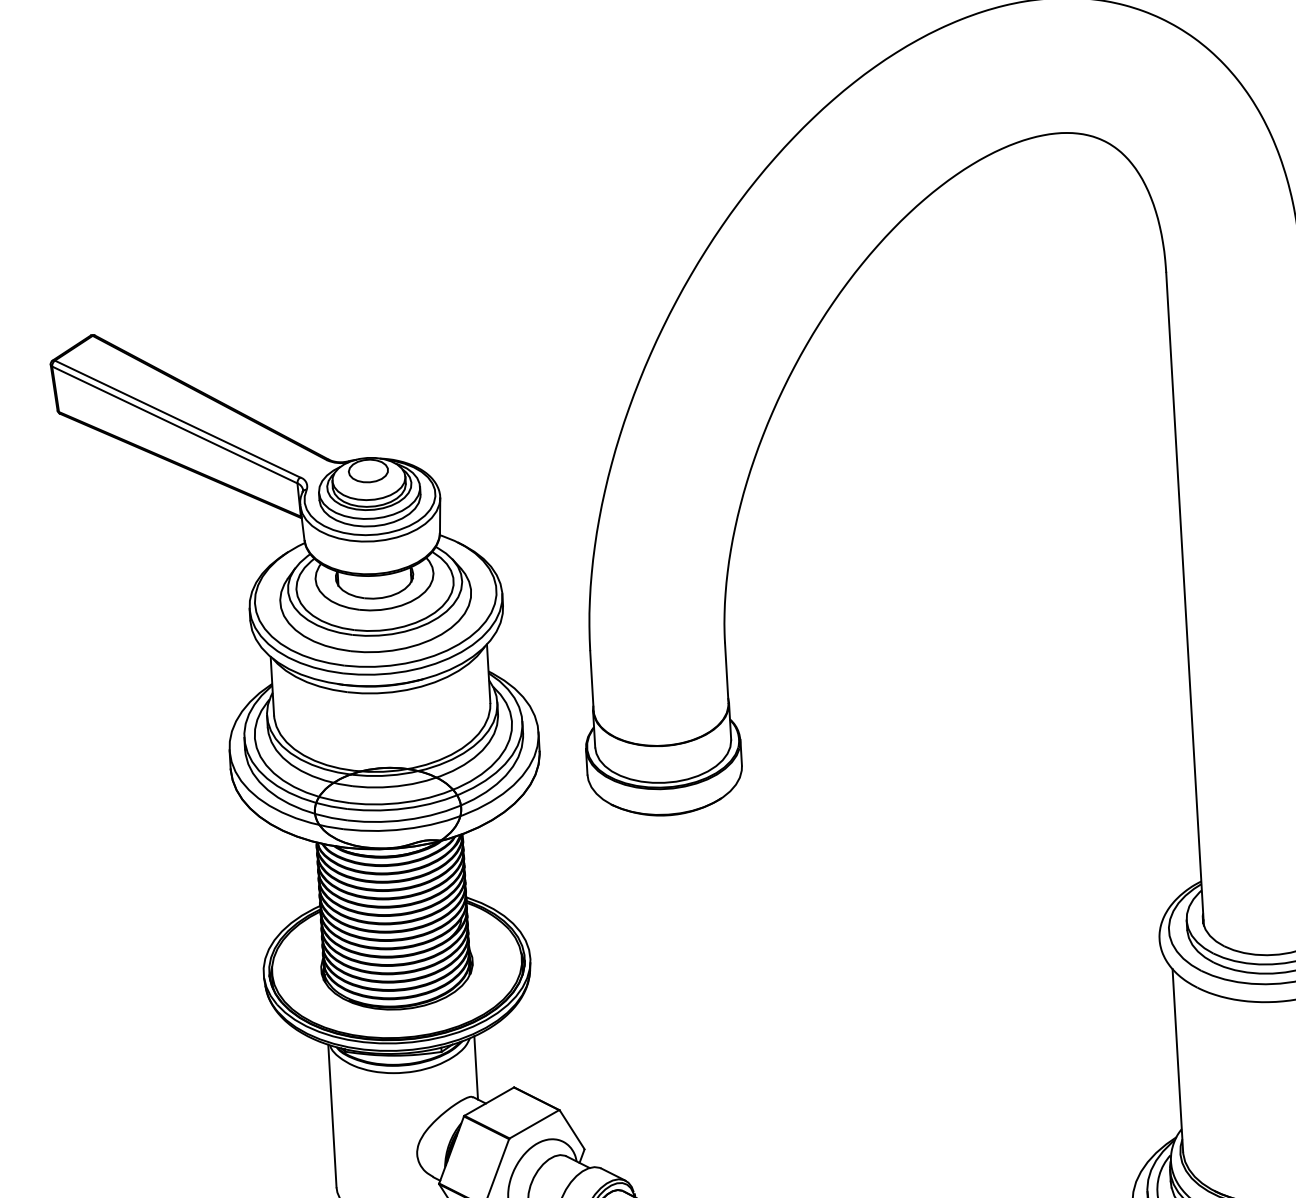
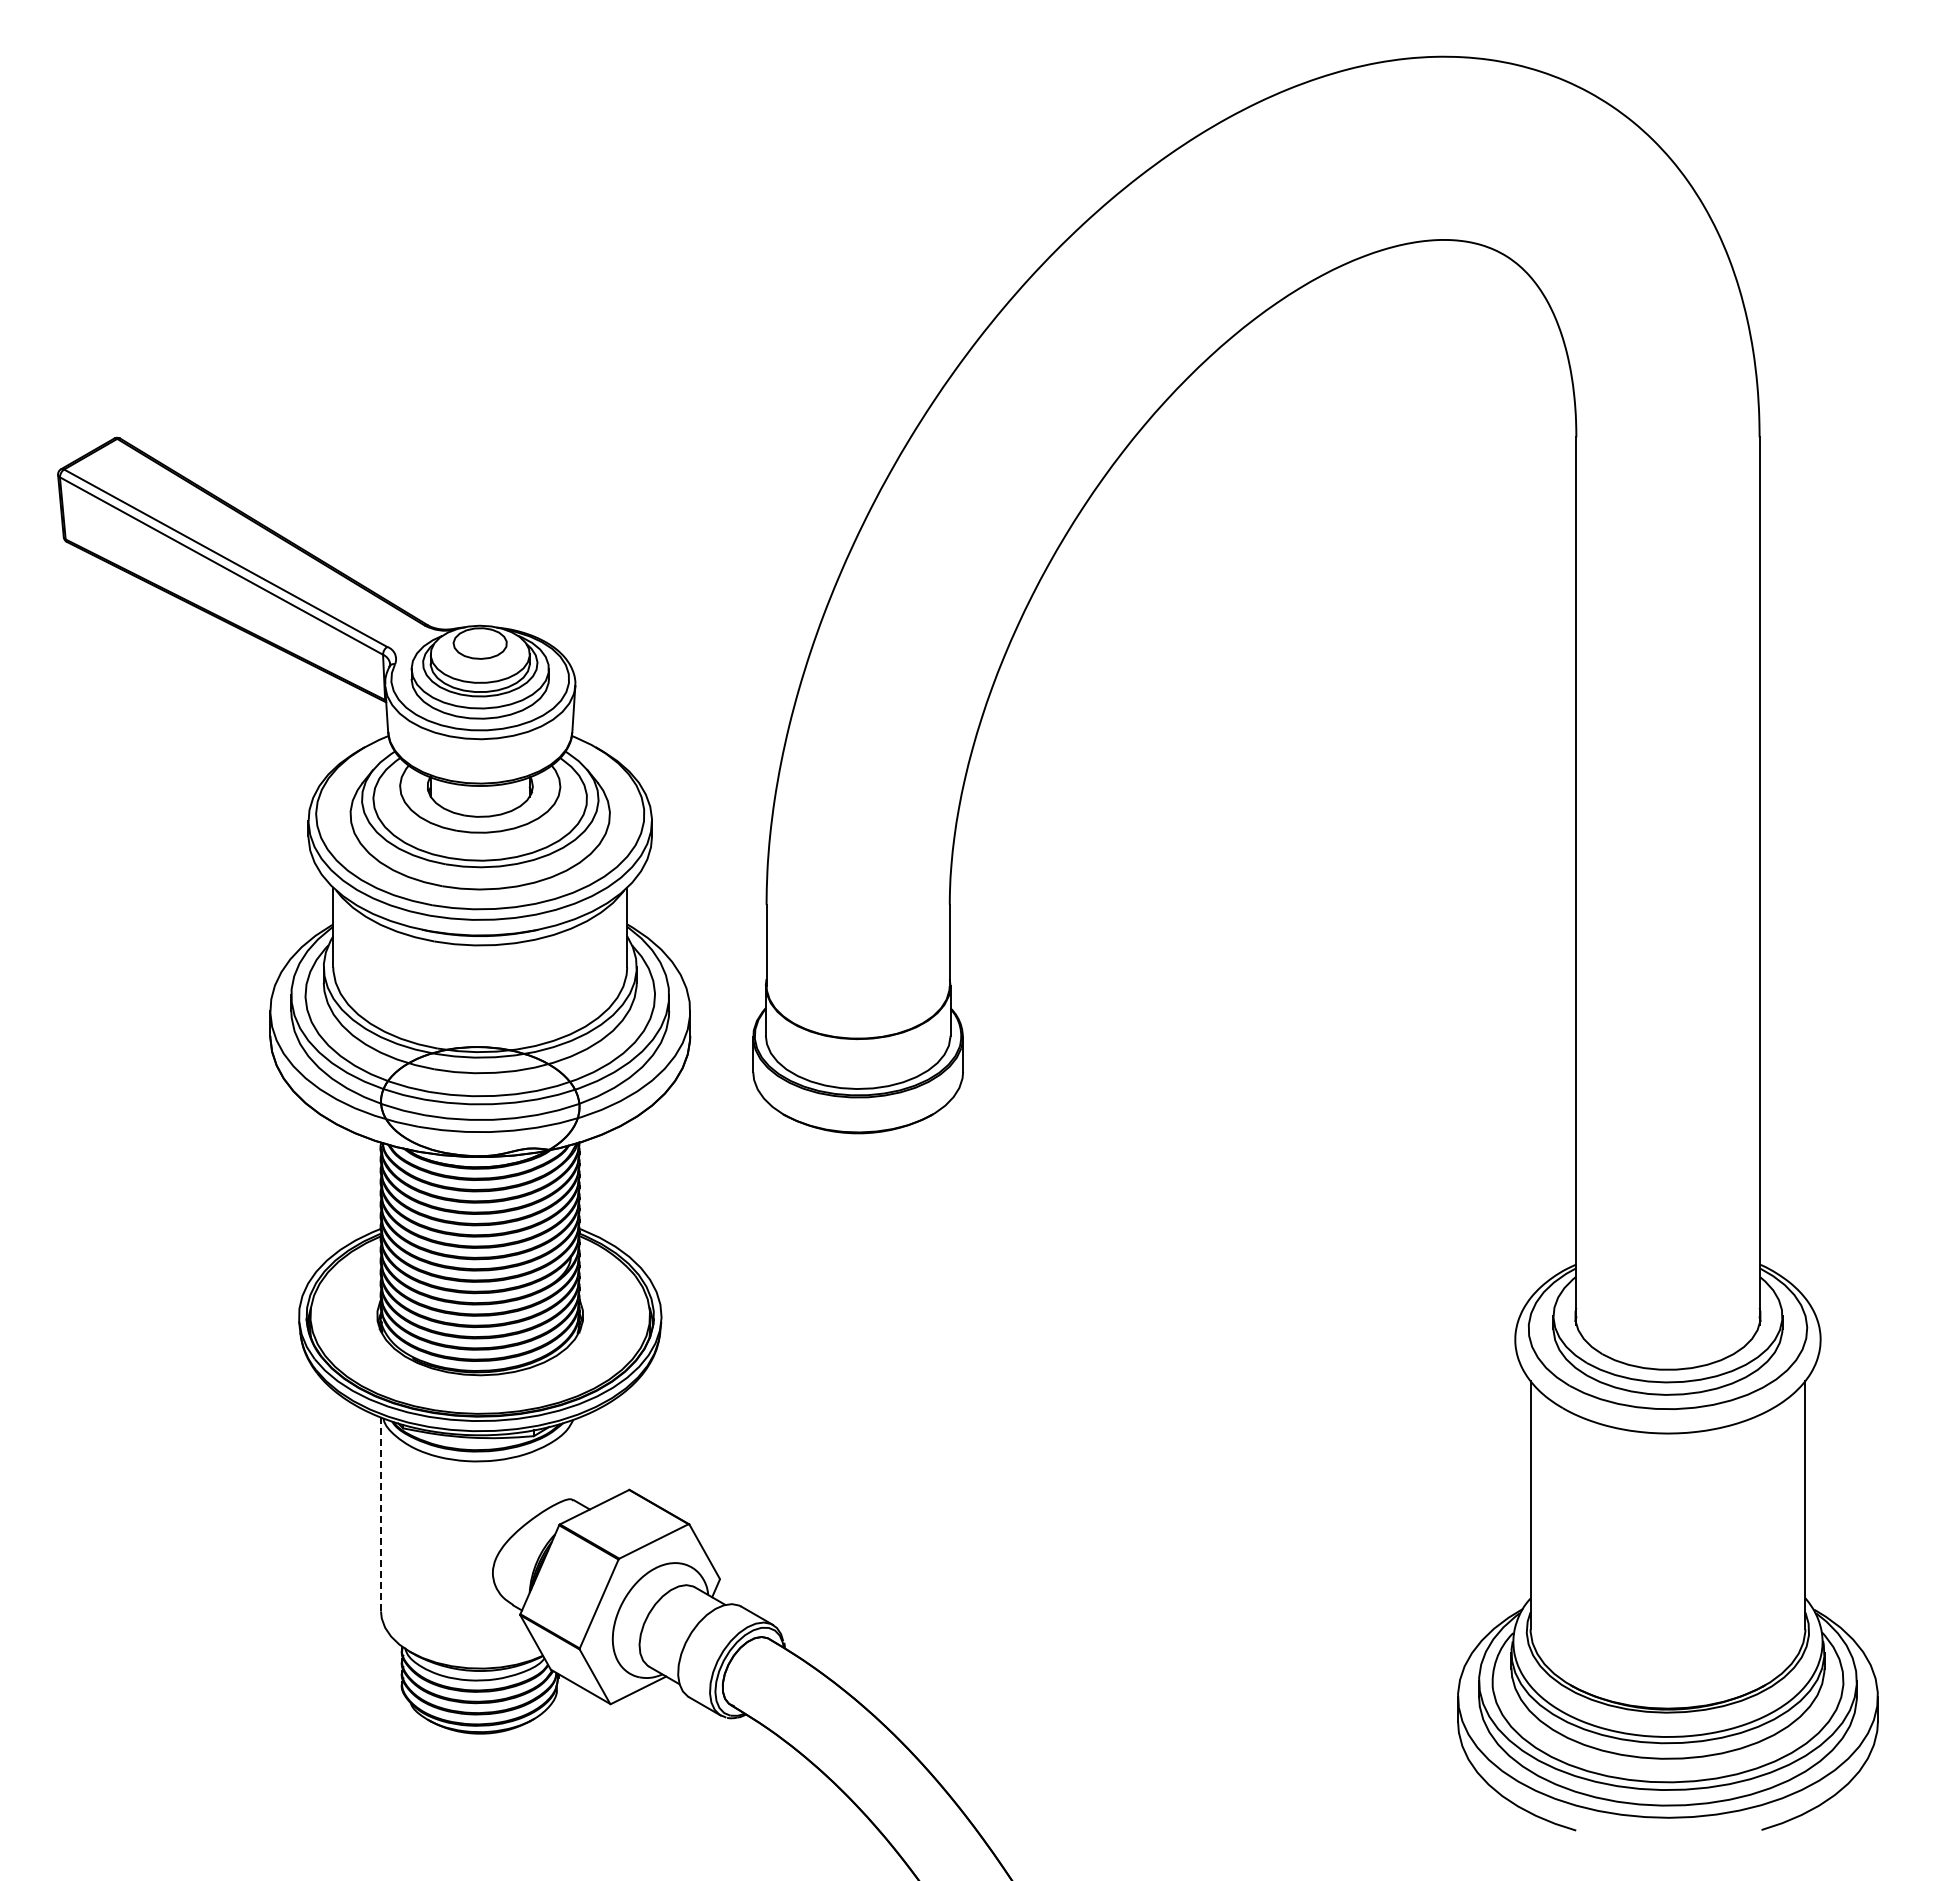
line: (476, 1067) -> (579, 1460), removed
line: (332, 1116) -> (381, 1514), solid -> dashed

